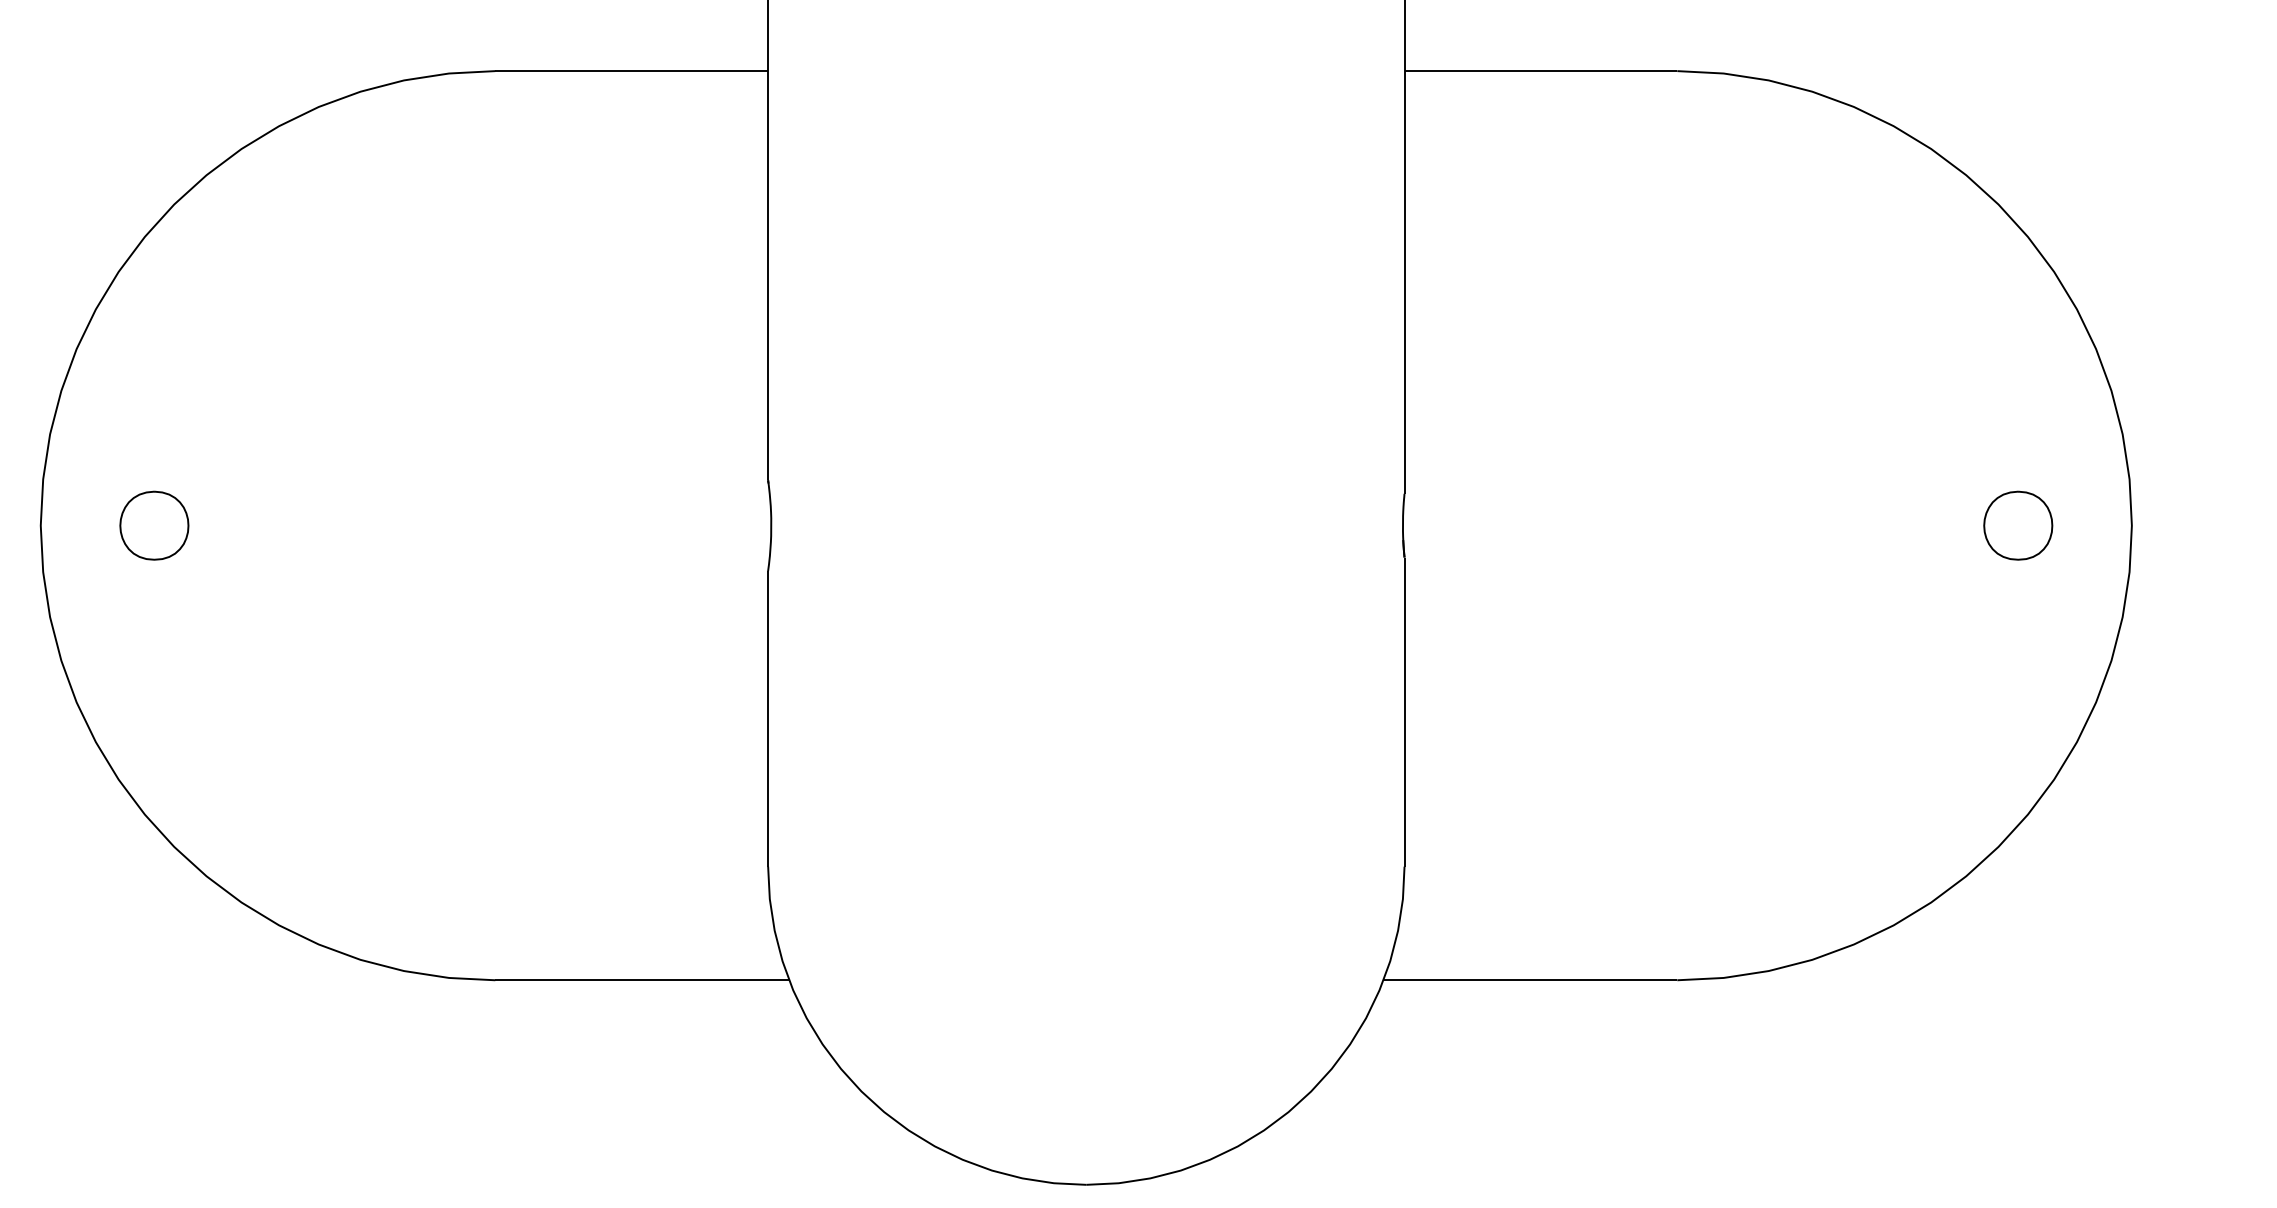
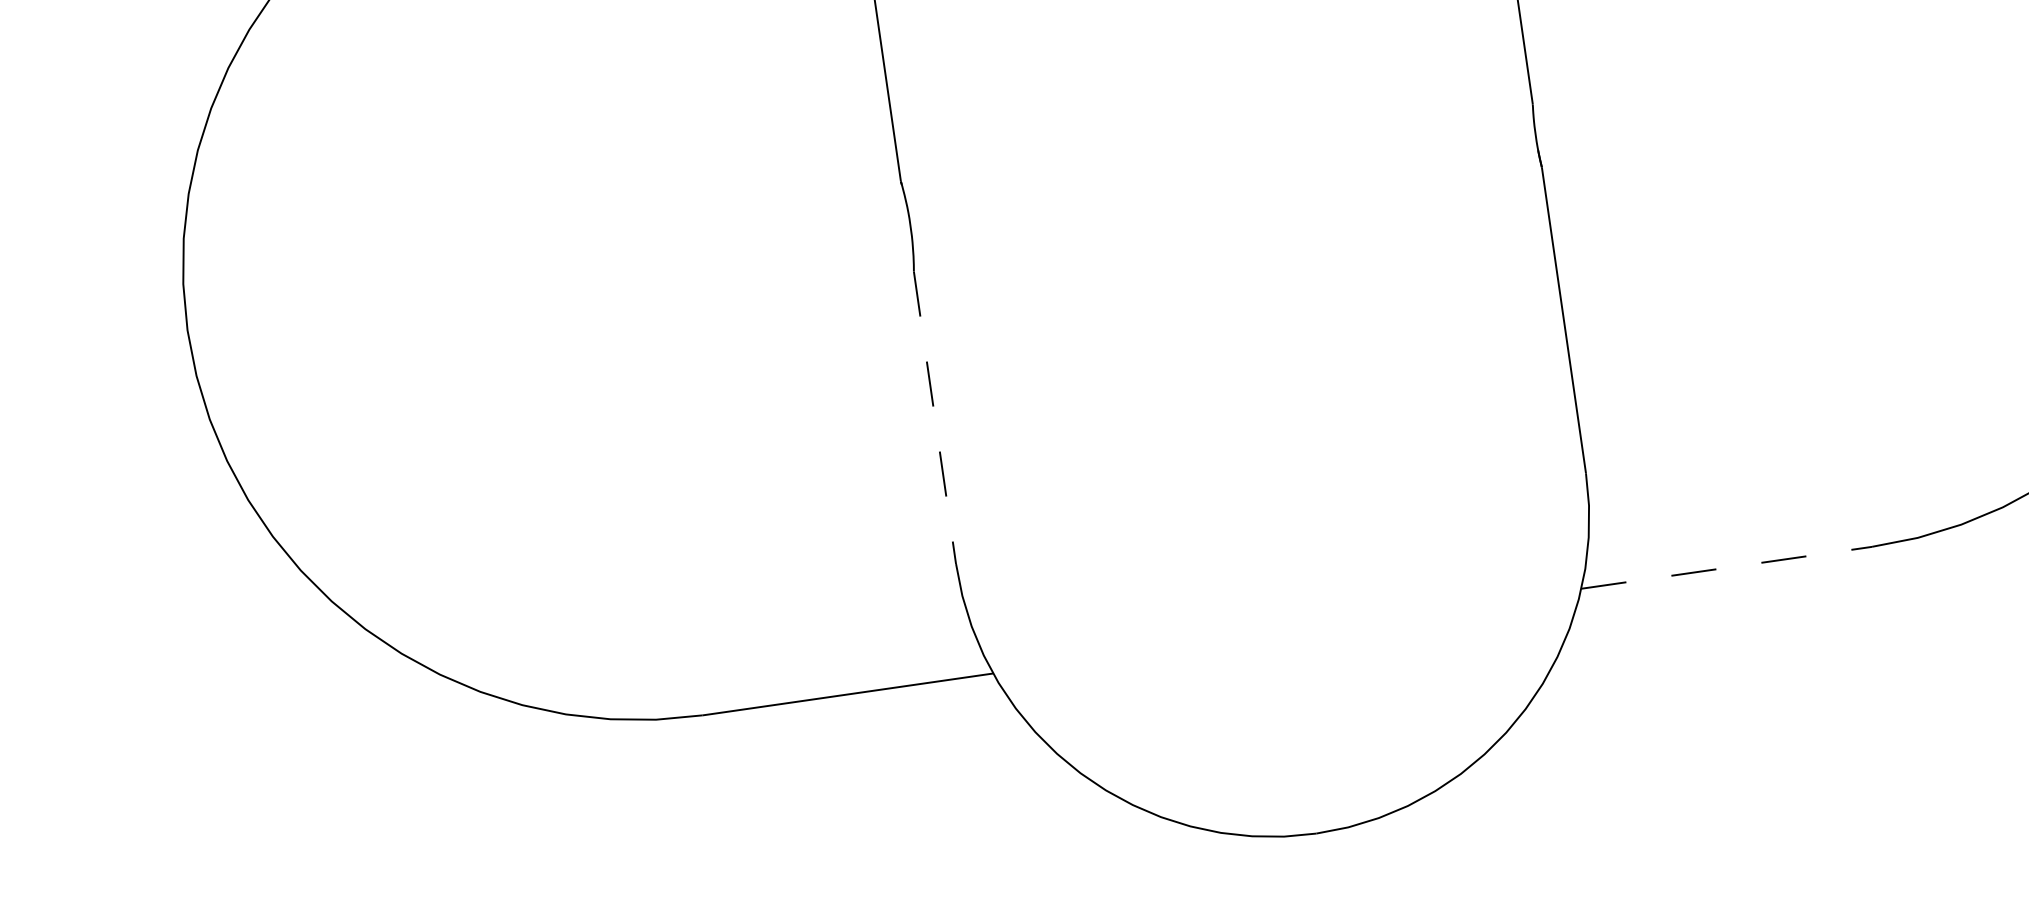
part: (154, 525) -> (300, 313), removed
line: (768, 718) -> (935, 417), solid -> dashed
line: (1530, 980) -> (1726, 567), solid -> dashed

